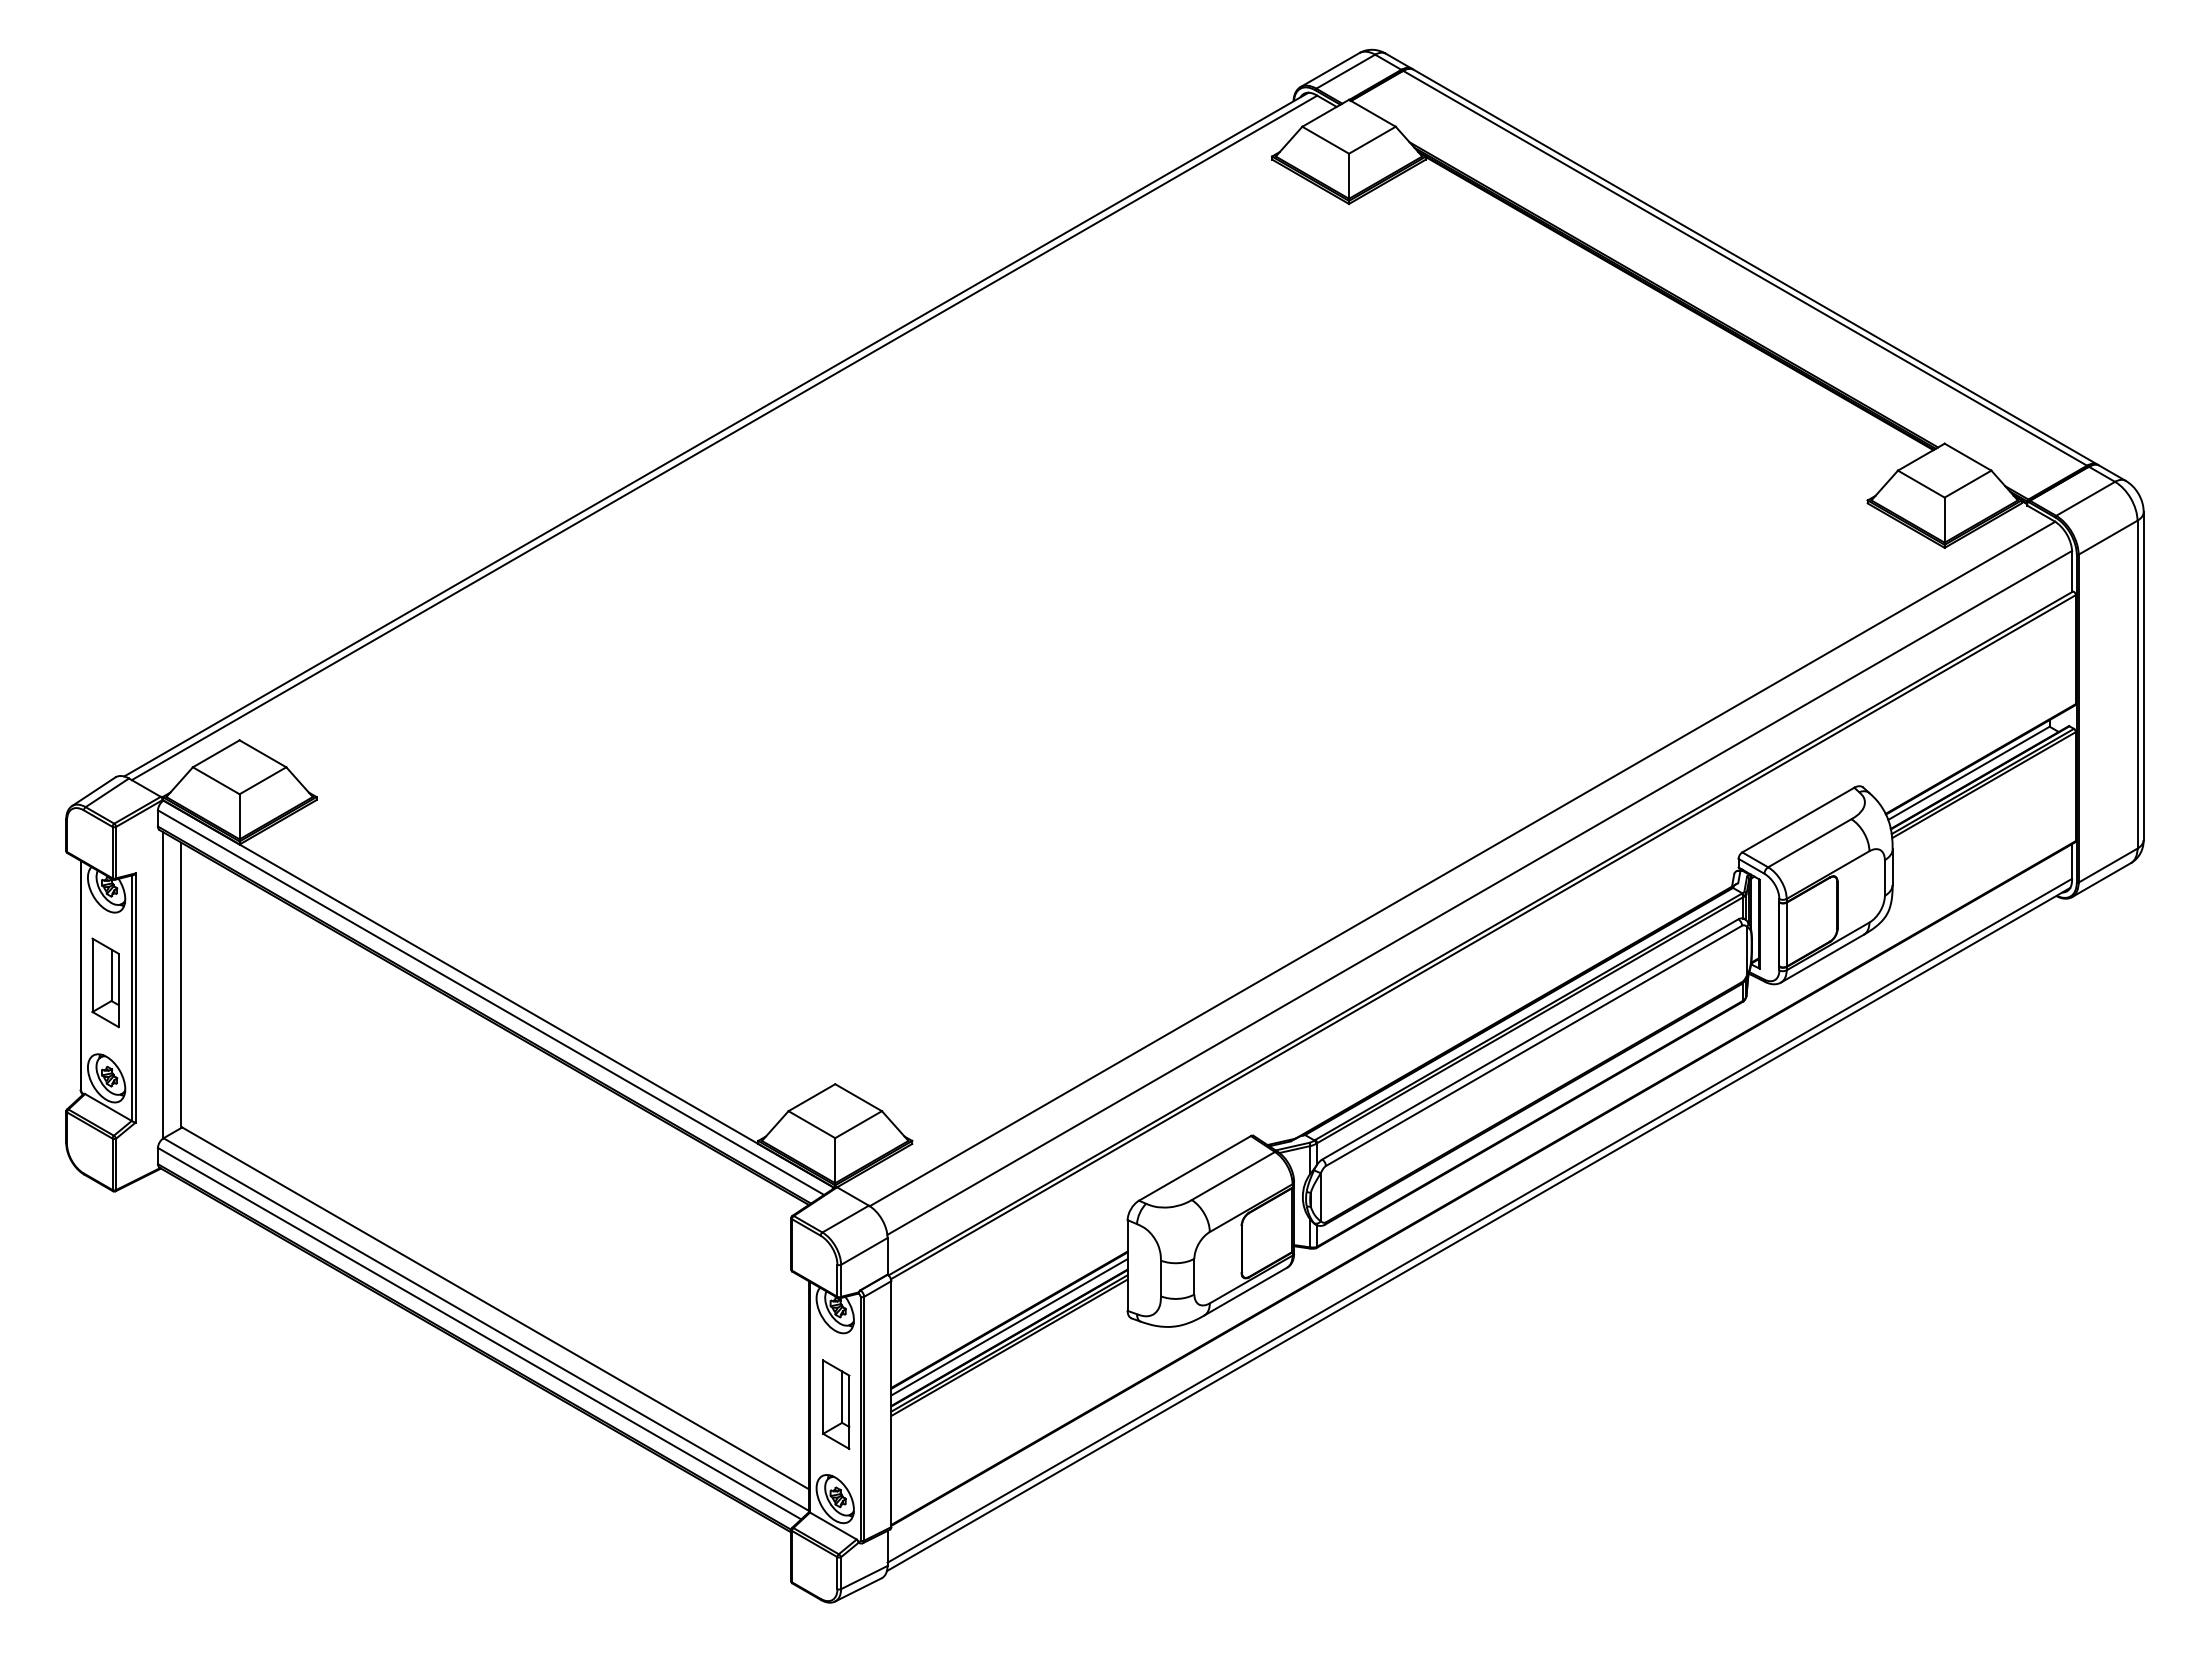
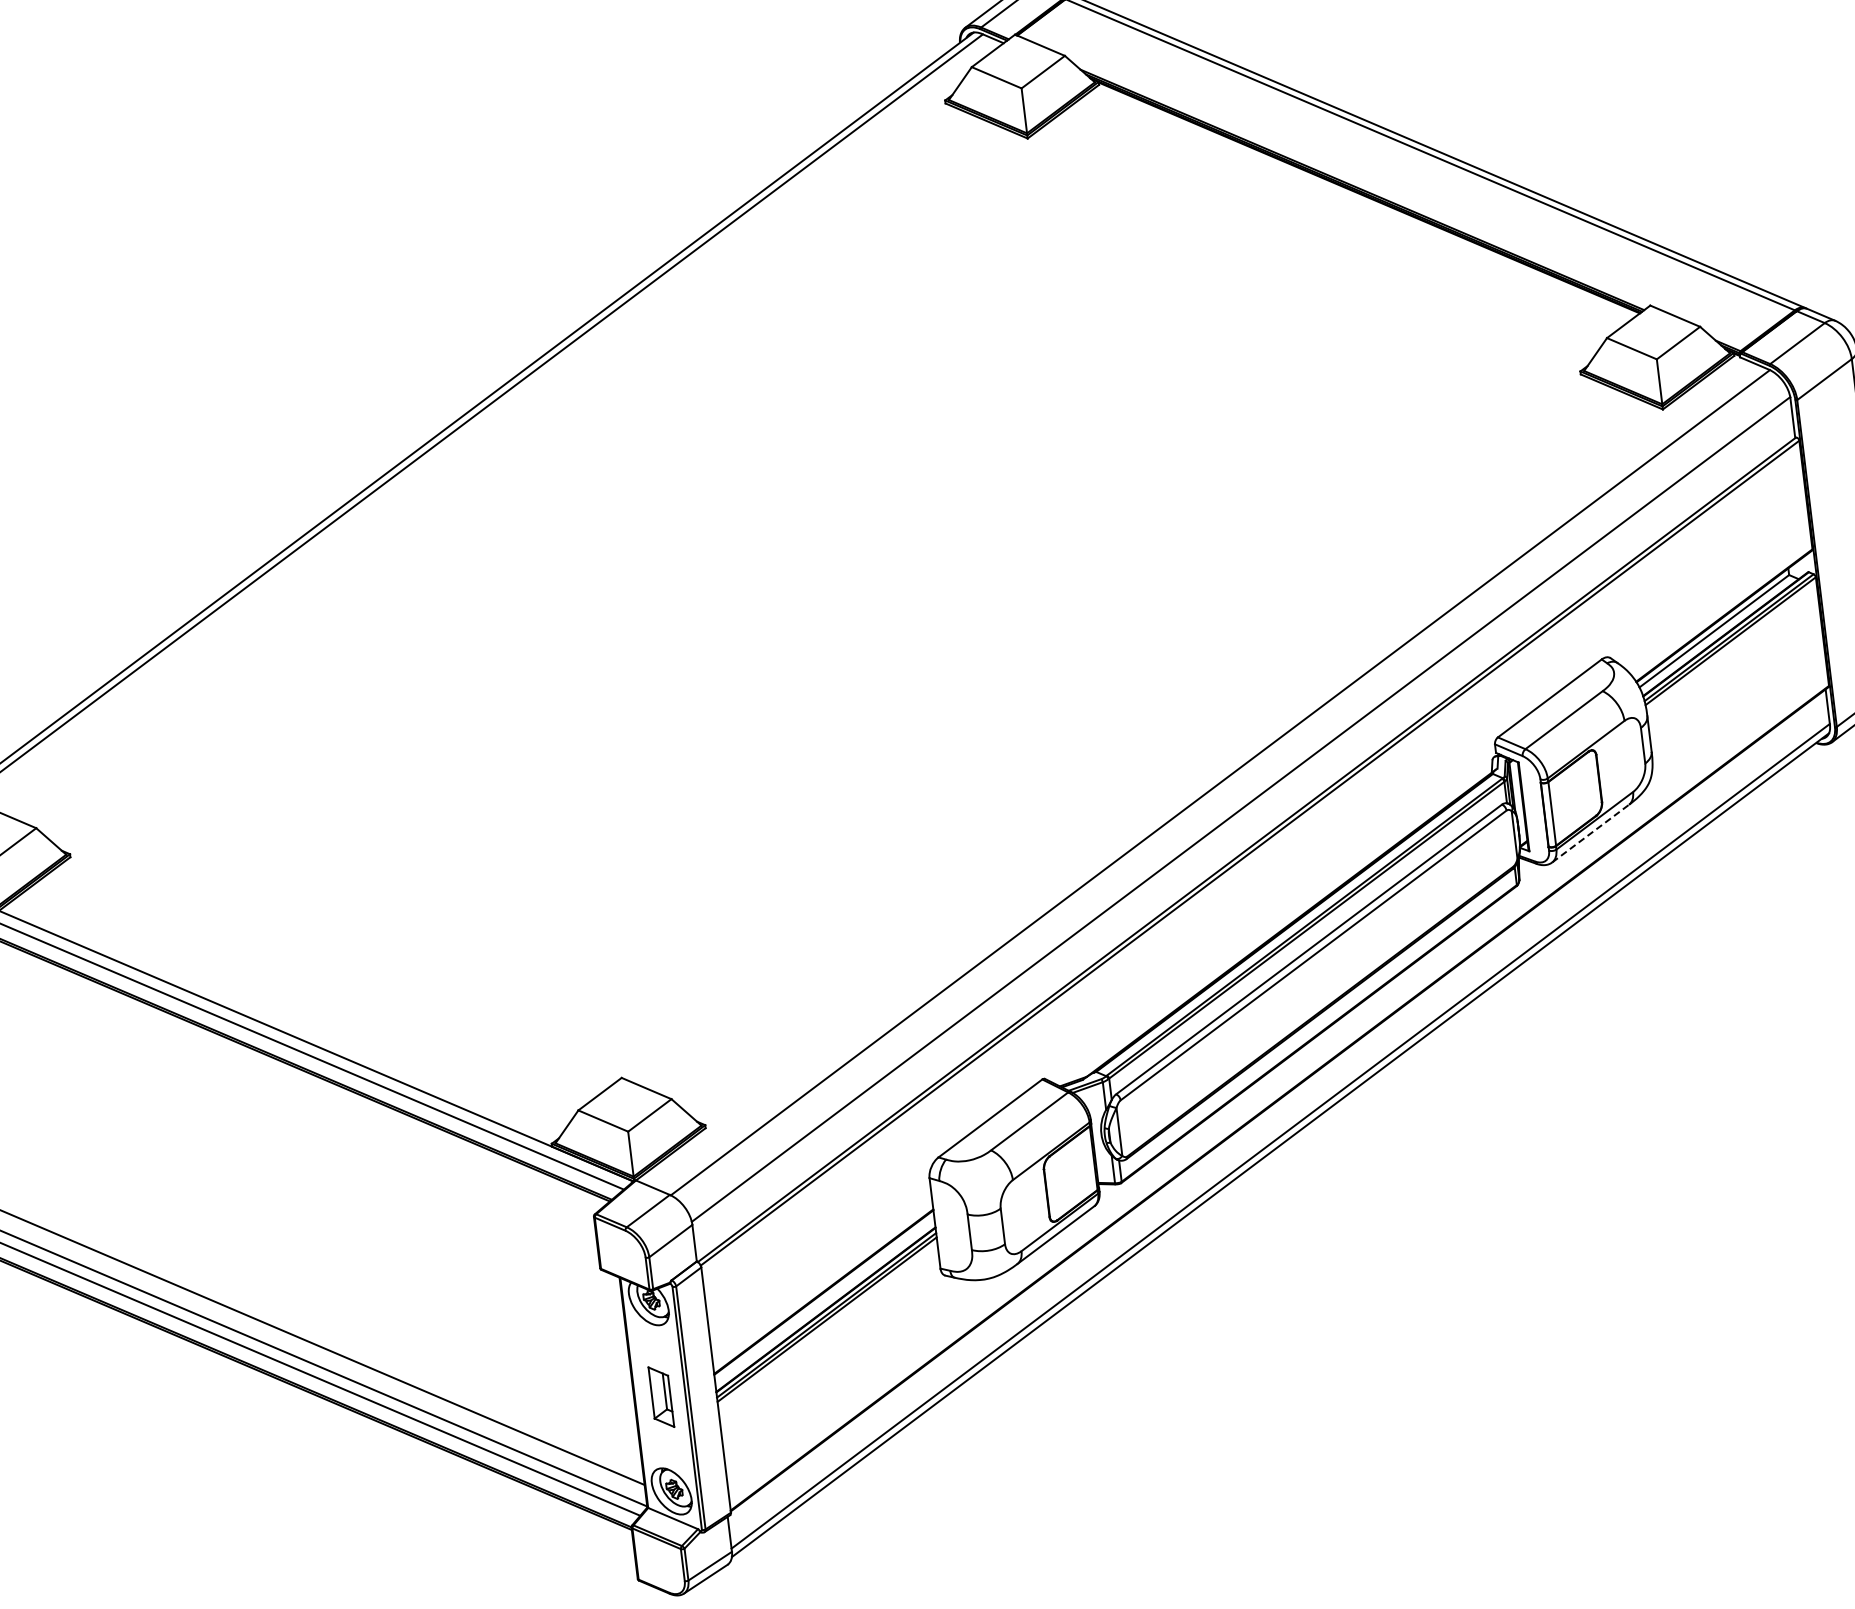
line: (1822, 958) -> (1590, 833), solid -> dashed
line: (1009, 1327) -> (824, 1299), removed
part: (836, 1404) -> (661, 1397), size x0.7

